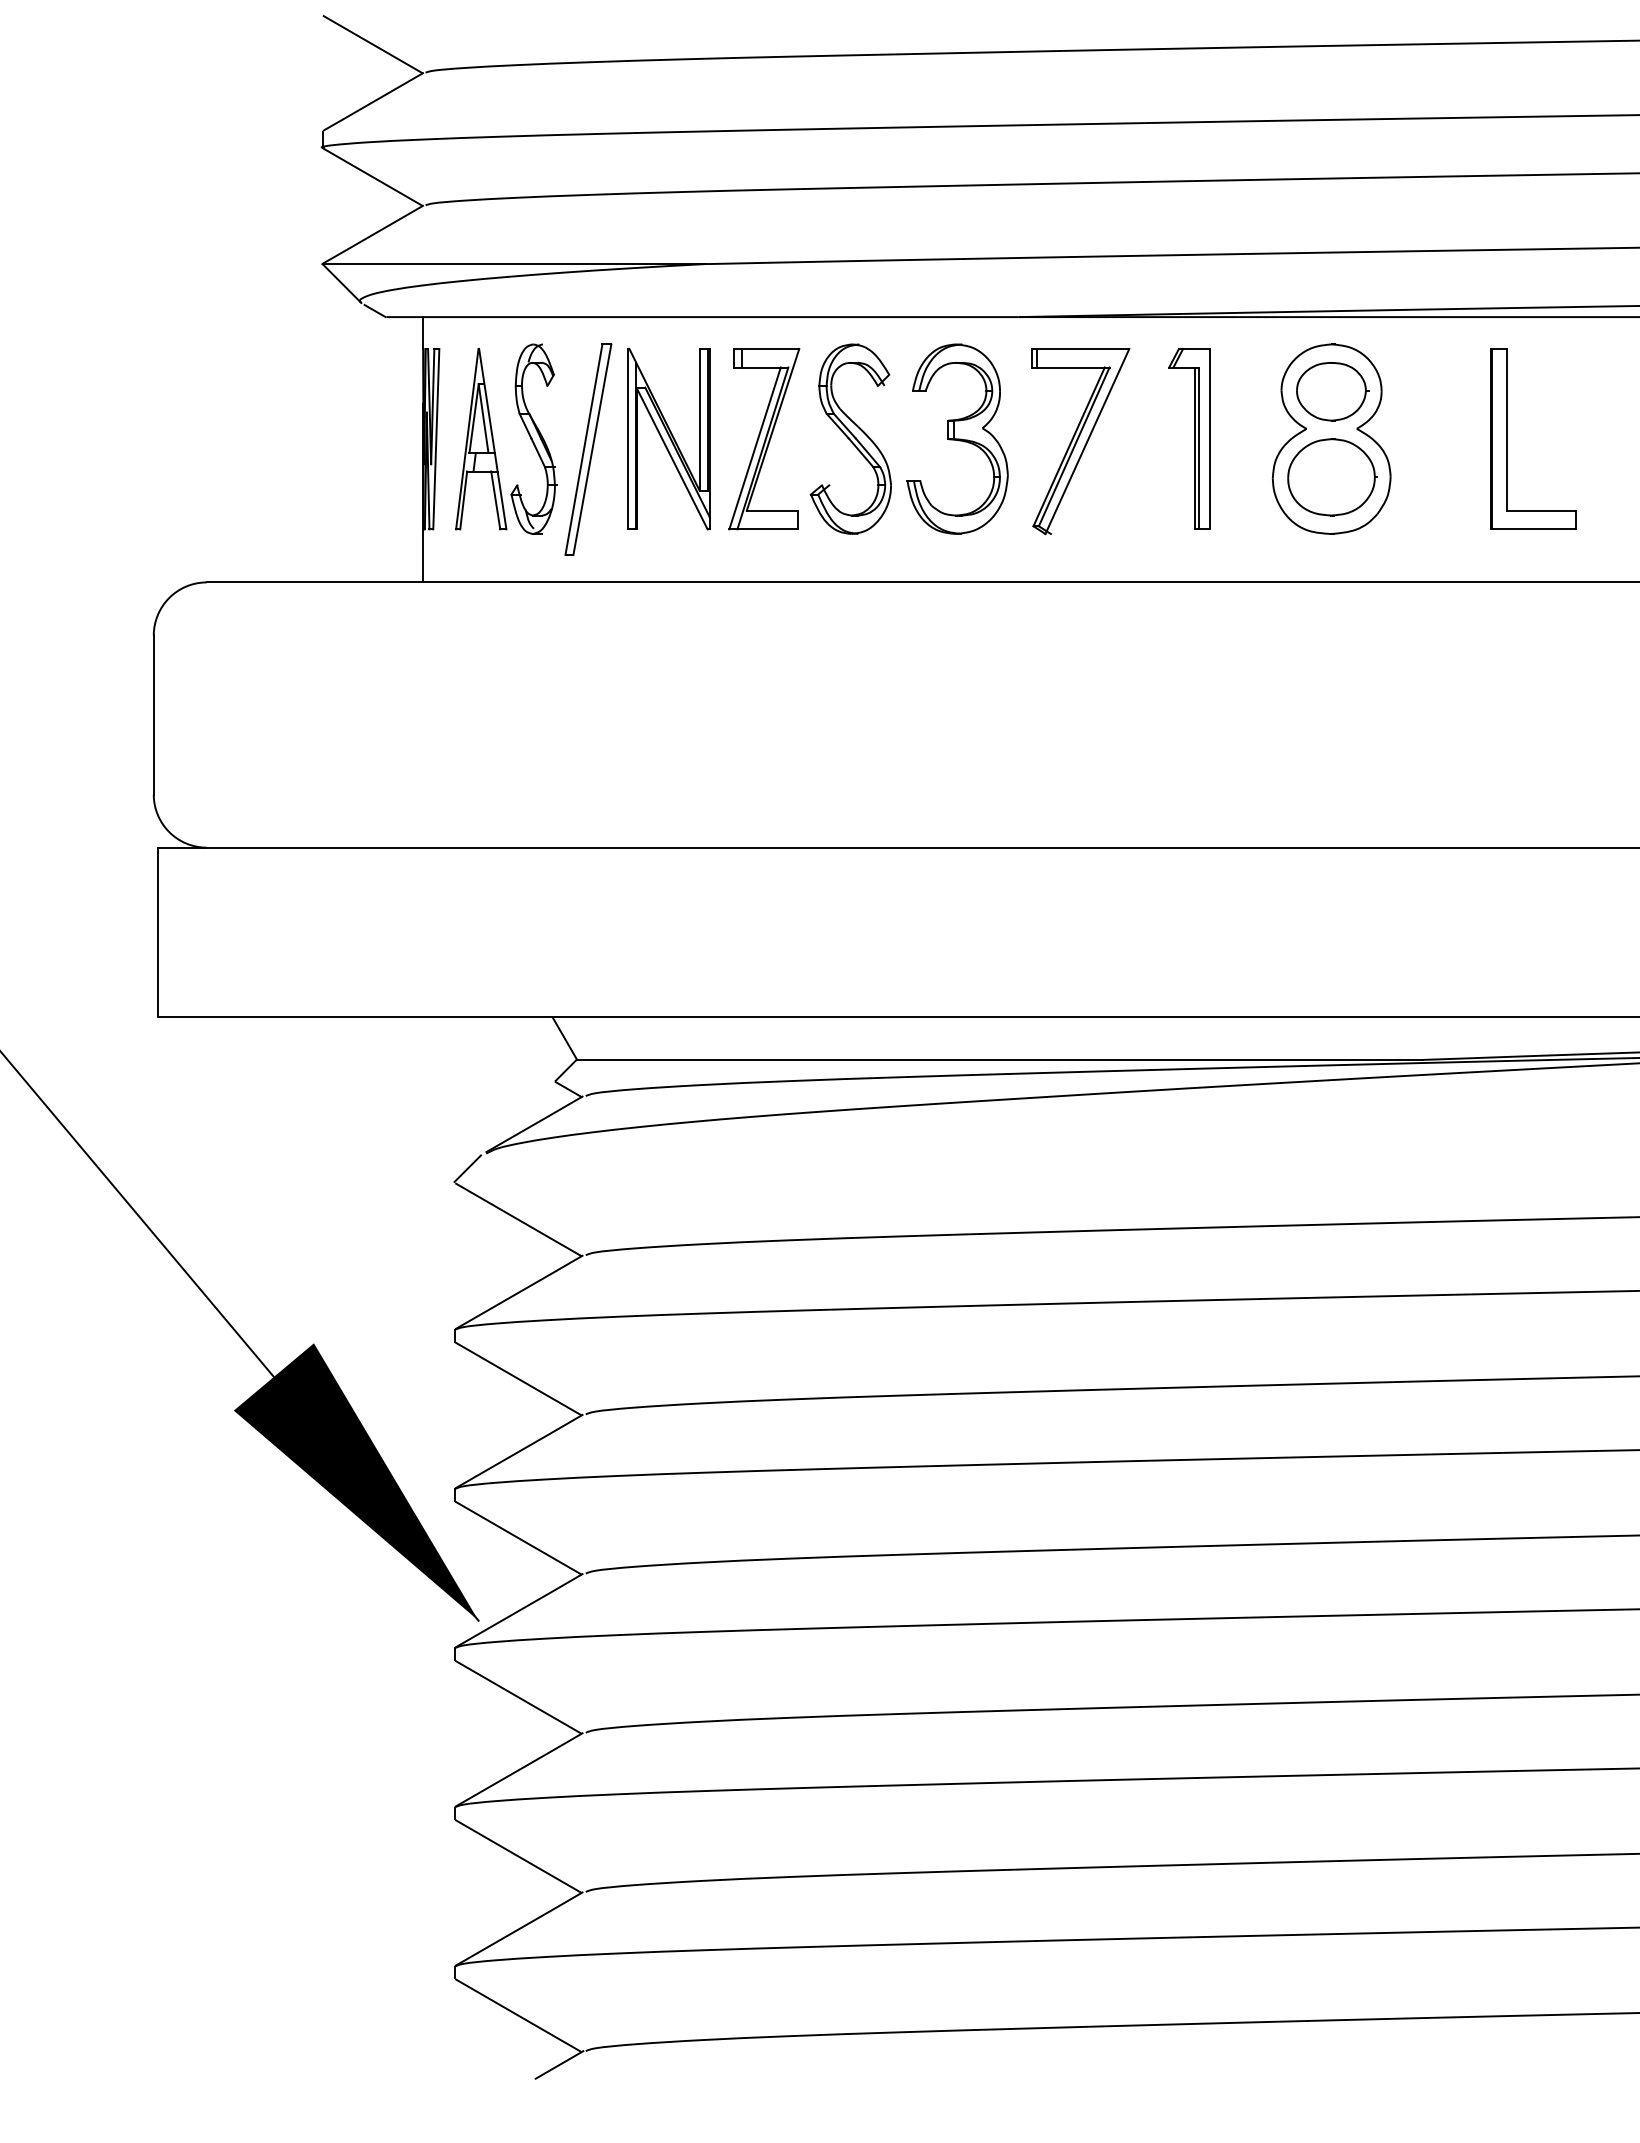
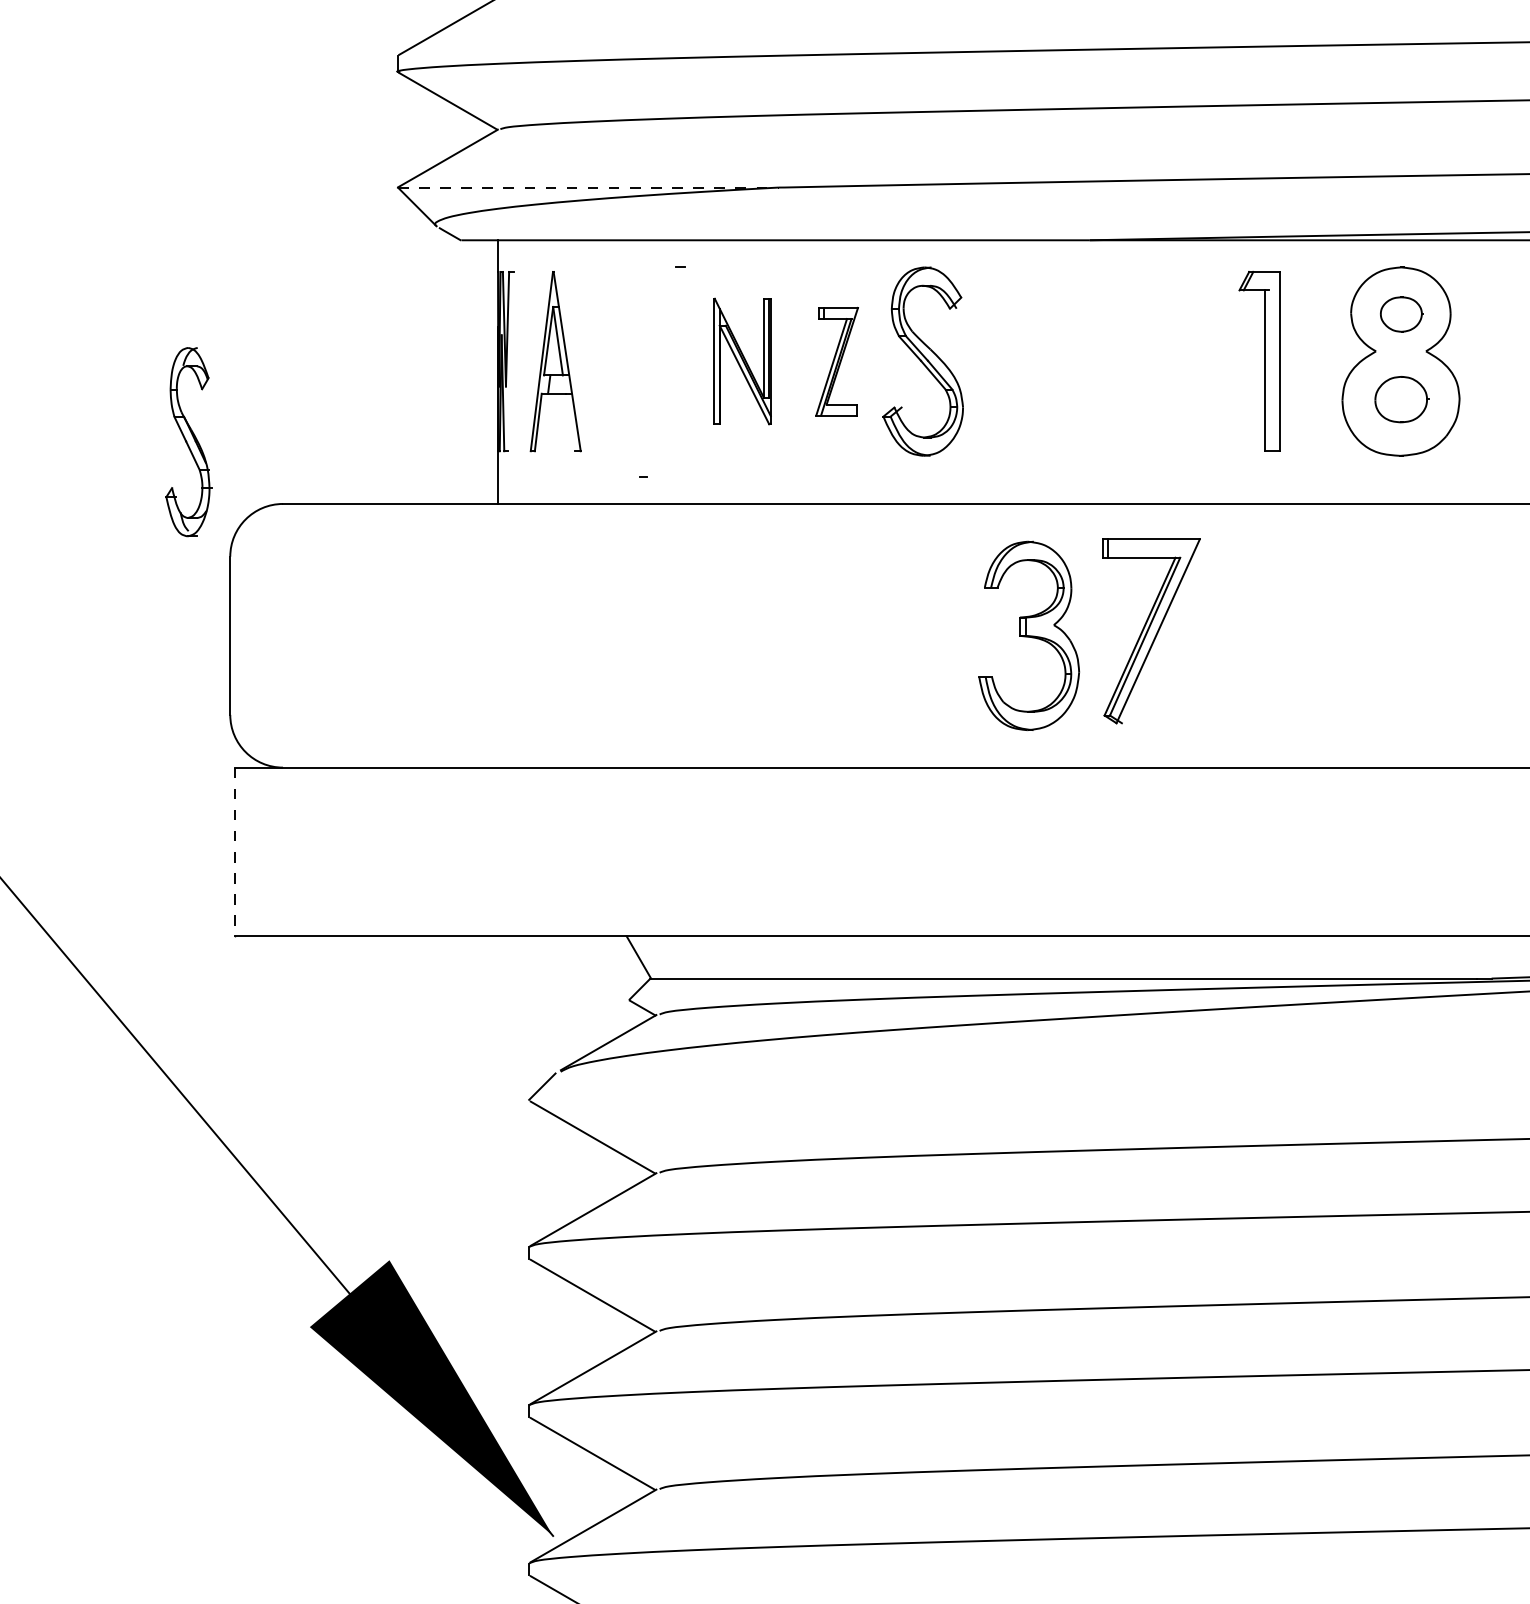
line: (514, 264) -> (588, 188), solid -> dashed
part: (1332, 391) -> (1401, 314), size x0.6
line: (436, 438) -> (511, 360), removed
part: (533, 438) -> (188, 441), moved
part: (668, 438) -> (741, 360), size x0.7
part: (957, 438) -> (1029, 635), moved
part: (764, 439) -> (837, 361), size x0.6
part: (1080, 441) -> (1151, 631), moved
line: (1198, 448) -> (1268, 370), removed
line: (583, 449) -> (657, 371), removed
line: (592, 449) -> (666, 371), removed
part: (1332, 477) -> (1401, 399), size x0.6
line: (495, 500) -> (569, 422), removed
line: (158, 932) -> (234, 851), solid -> dashed

